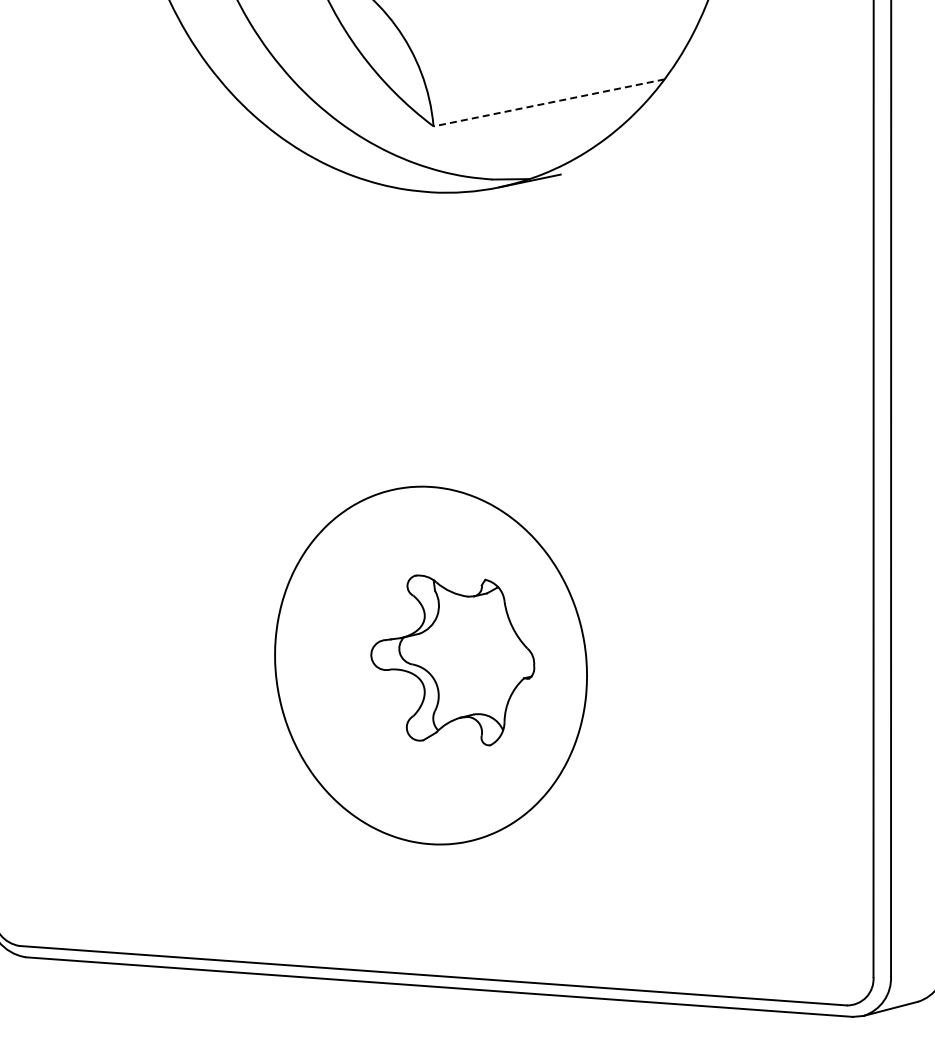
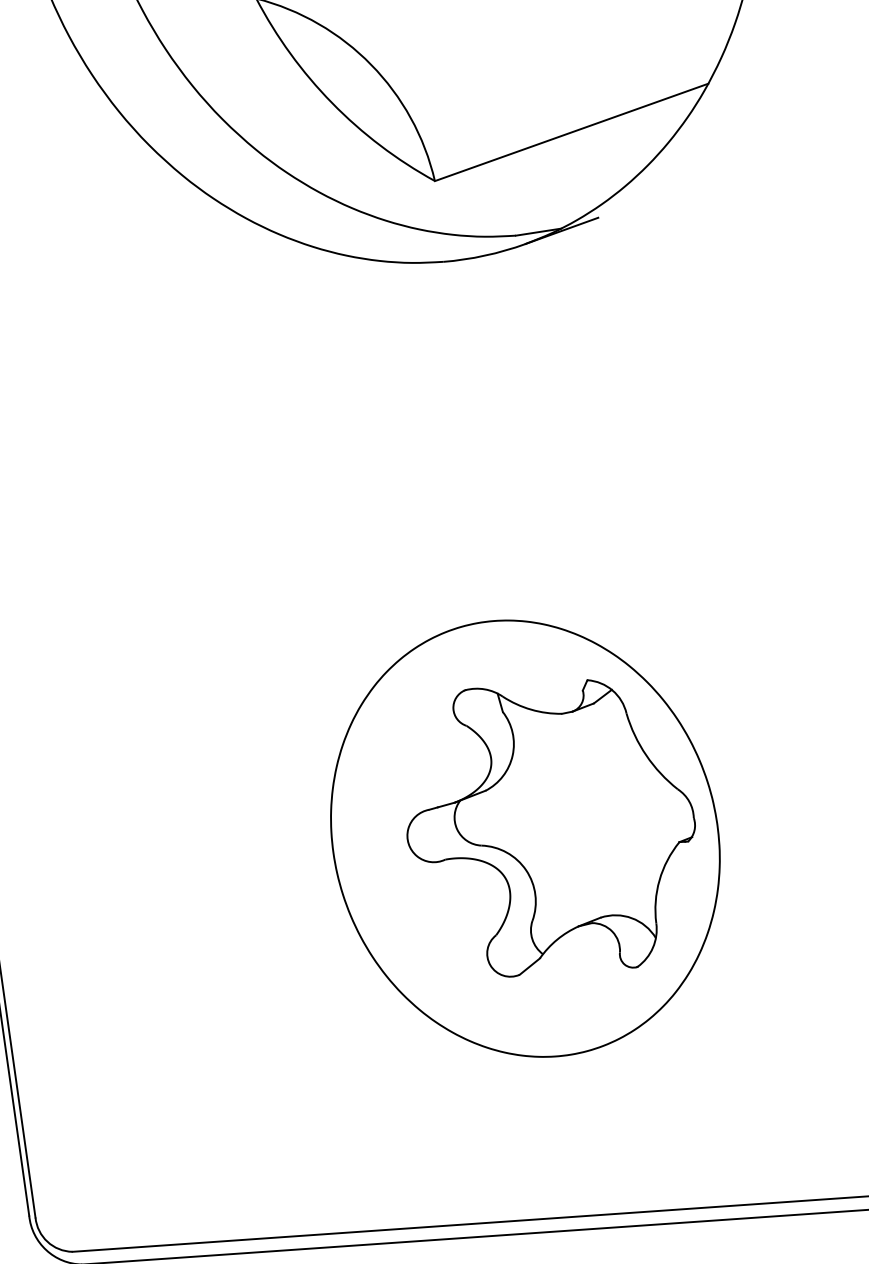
line: (549, 102) -> (572, 131), dashed -> solid
part: (452, 660) -> (550, 828), size x1.43

